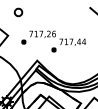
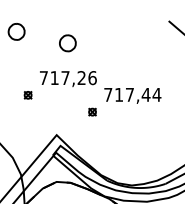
part: (42, 17) -> (67, 42), added

